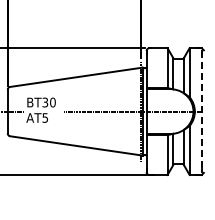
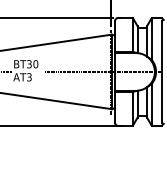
line: (201, 111) -> (161, 71), dashed -> solid
text: (45, 117) -> (29, 76), AT5 -> AT3

